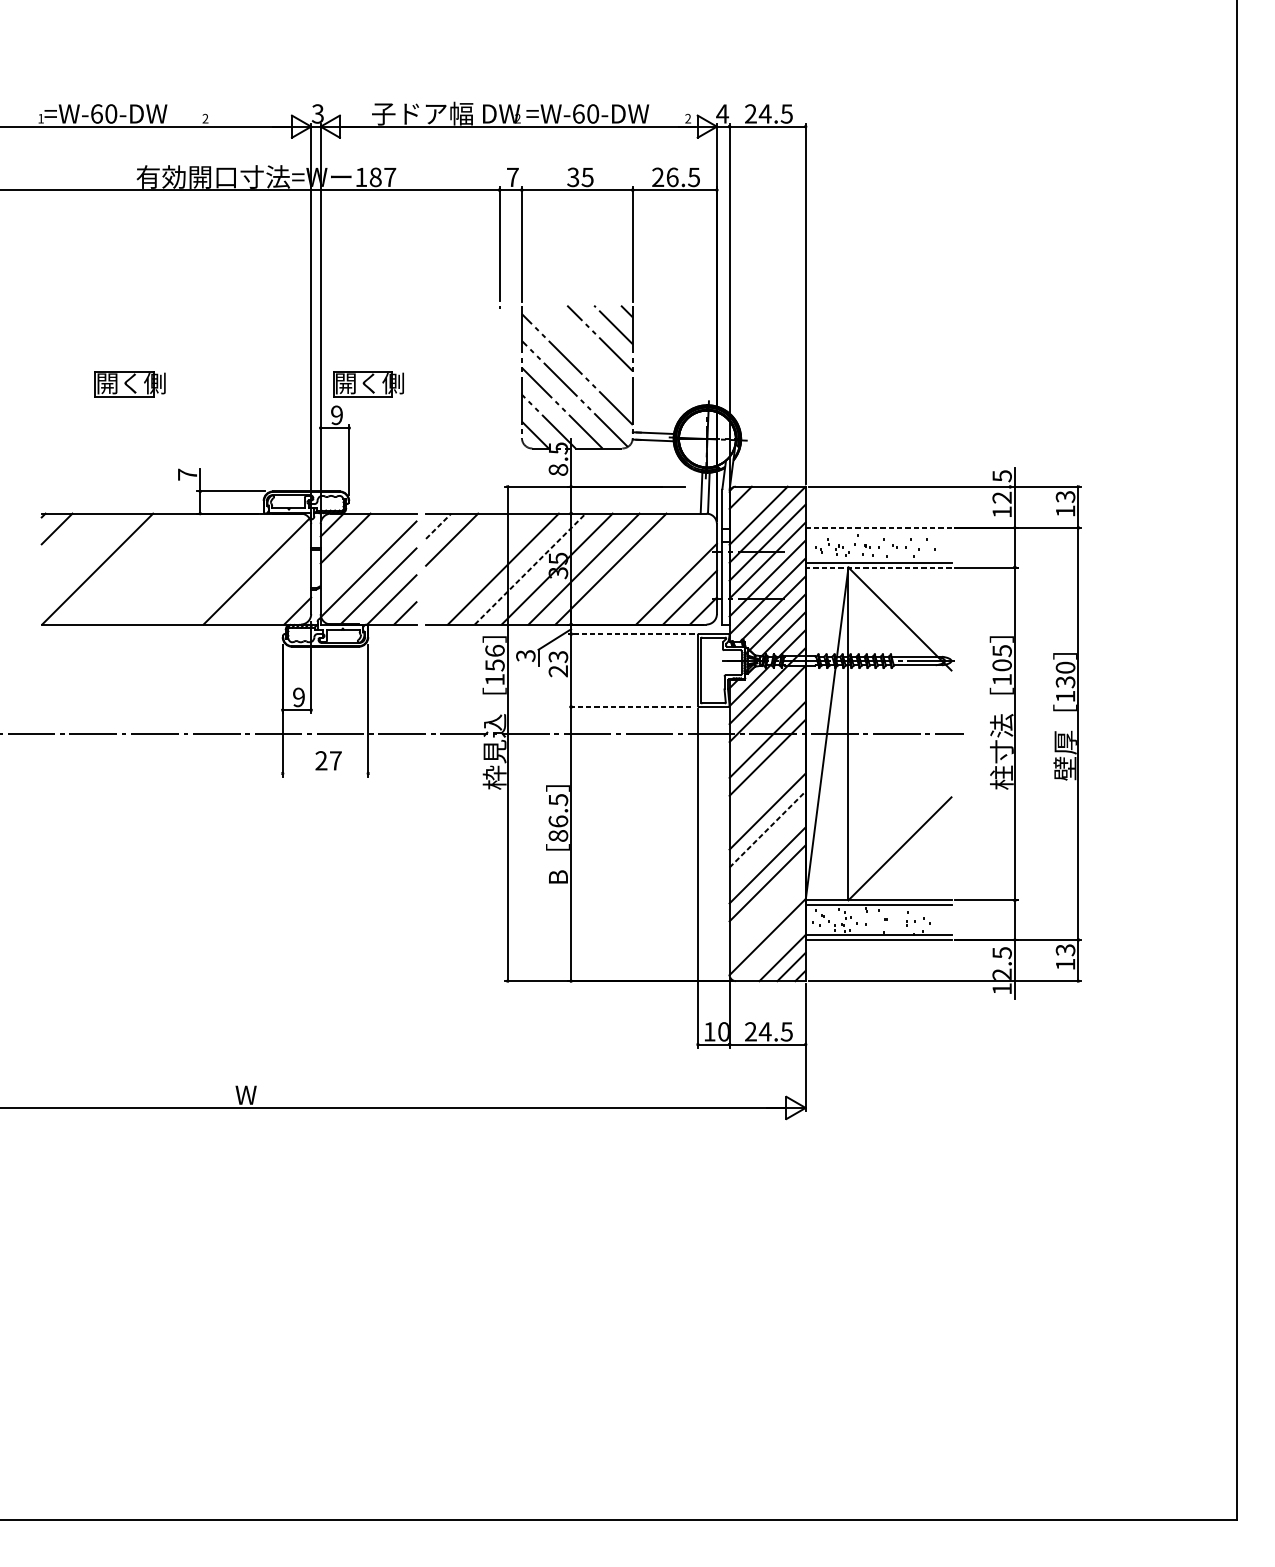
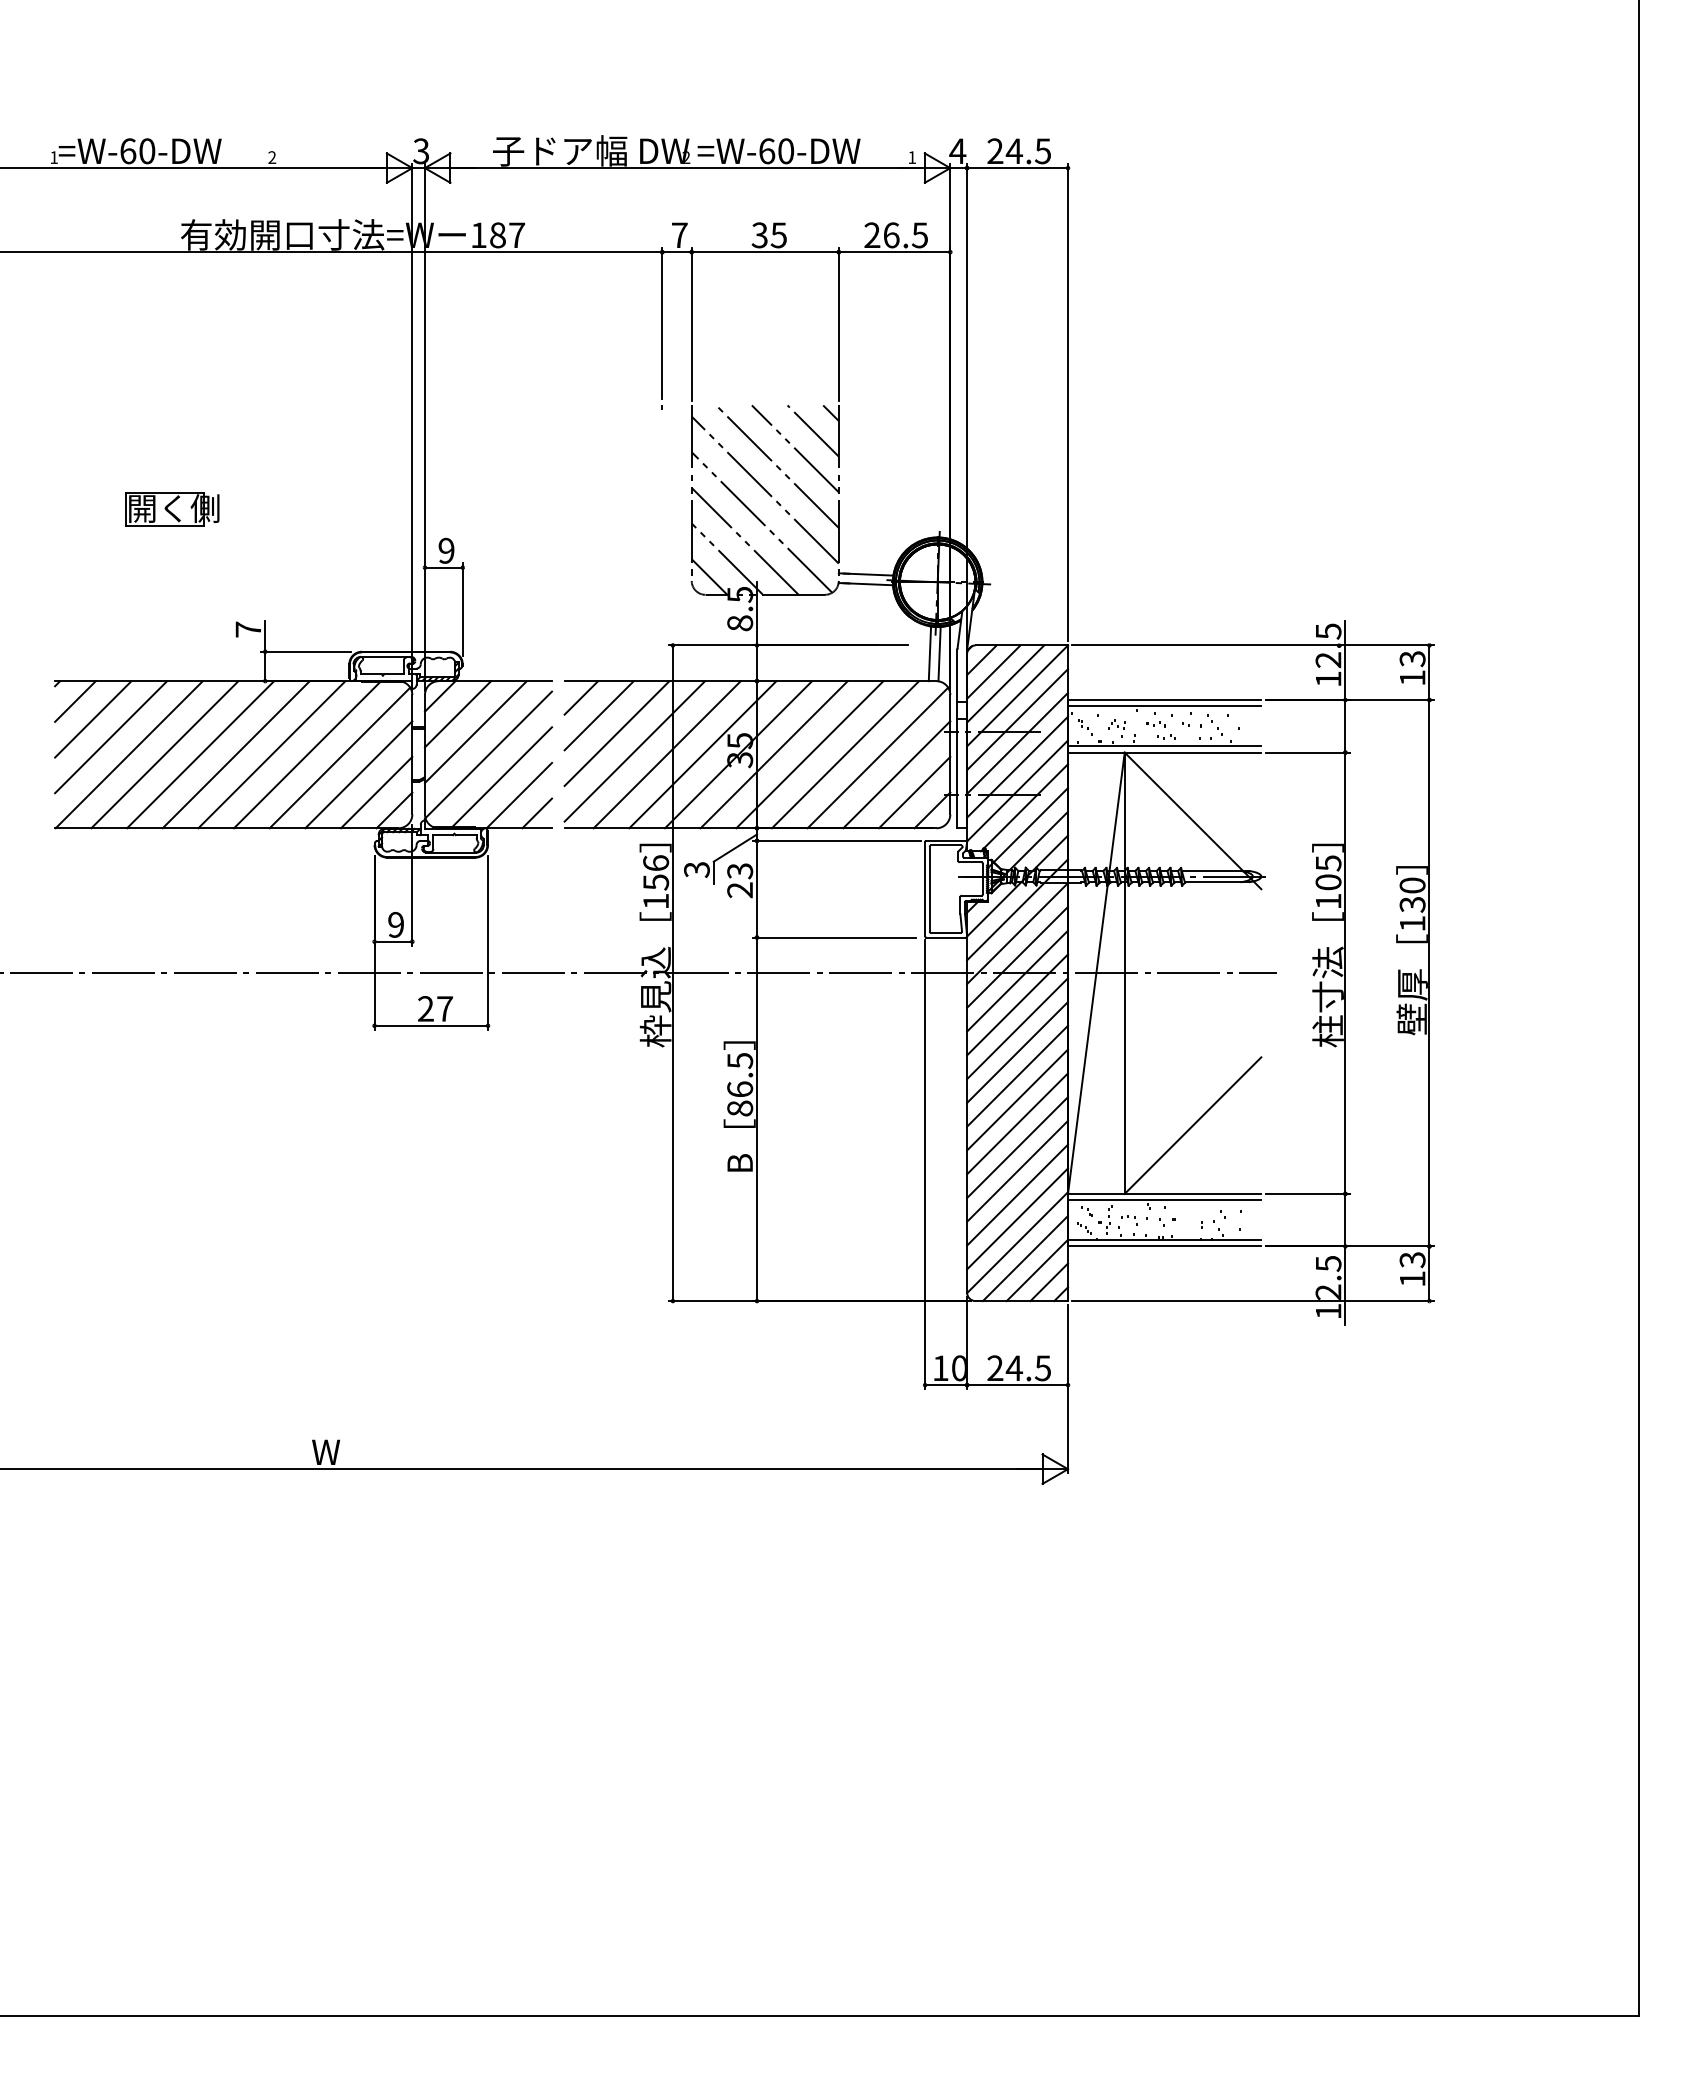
text: (688, 118) -> (912, 157), 2 -> 1
line: (586, 351) -> (777, 466), added
part: (368, 384) -> (488, 509), removed
line: (749, 506) -> (993, 671), added
line: (438, 525) -> (581, 697), dashed -> solid
line: (878, 528) -> (1164, 700), dashed -> solid
line: (878, 532) -> (1164, 706), added
line: (70, 542) -> (93, 719), added
line: (358, 552) -> (475, 732), added
line: (465, 553) -> (616, 733), added
line: (84, 556) -> (111, 737), added
line: (478, 566) -> (634, 751), added
line: (878, 567) -> (1164, 752), dashed -> solid
line: (124, 568) -> (164, 754), added
line: (151, 568) -> (200, 754), added
line: (177, 568) -> (235, 754), added
line: (204, 568) -> (271, 754), added
line: (232, 568) -> (307, 754), added
line: (530, 568) -> (703, 754), dashed -> solid
line: (637, 568) -> (845, 754), added
line: (662, 571) -> (877, 757), added
line: (270, 584) -> (358, 774), added
line: (284, 597) -> (376, 792), added
line: (631, 633) -> (836, 840), dashed -> solid
line: (629, 706) -> (834, 937), dashed -> solid
line: (767, 721) -> (1017, 956), added
line: (325, 773) -> (431, 1025), added
line: (767, 775) -> (1017, 1028), added
line: (767, 793) -> (1017, 1052), added
line: (767, 829) -> (1017, 1099), dashed -> solid
line: (767, 847) -> (1017, 1123), added
line: (767, 900) -> (1017, 1194), added
line: (767, 918) -> (1017, 1218), added
line: (773, 949) -> (1025, 1258), added

